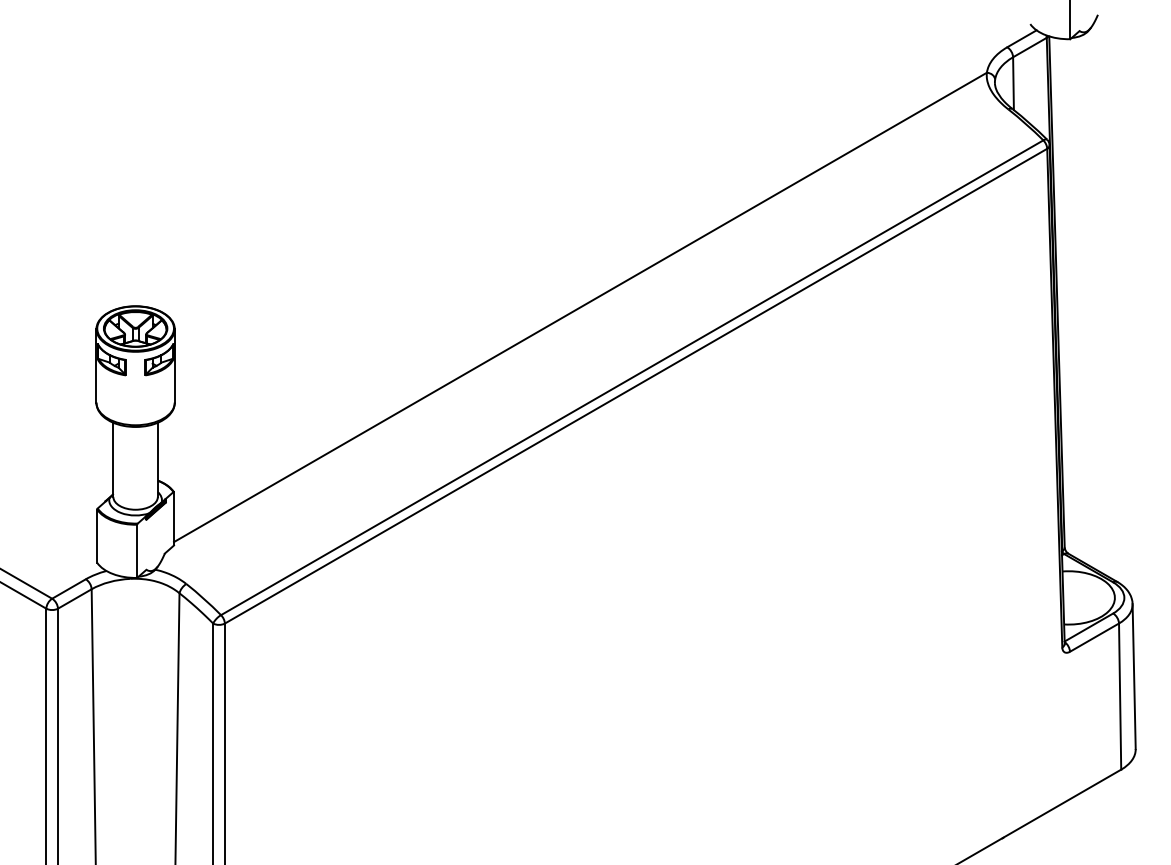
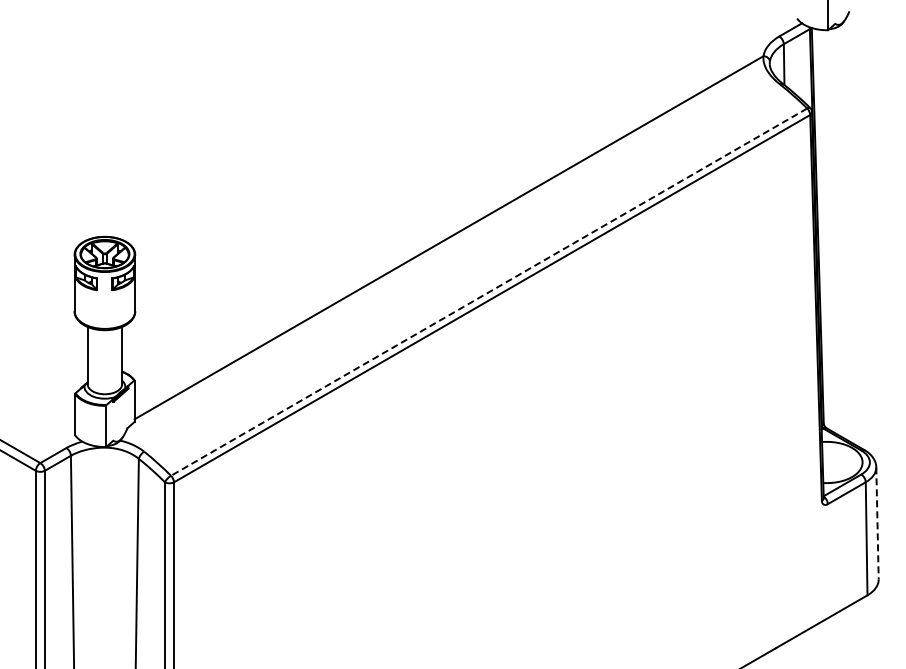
line: (631, 378) -> (488, 292), solid -> dashed
line: (1134, 676) -> (877, 523), solid -> dashed

